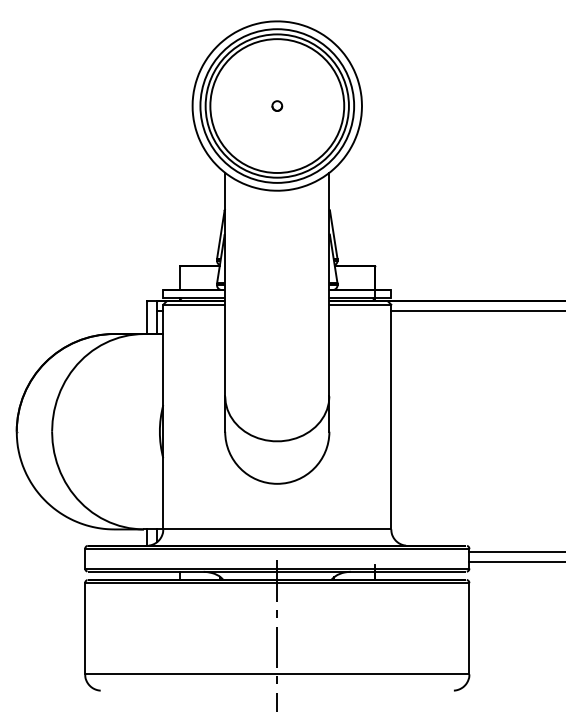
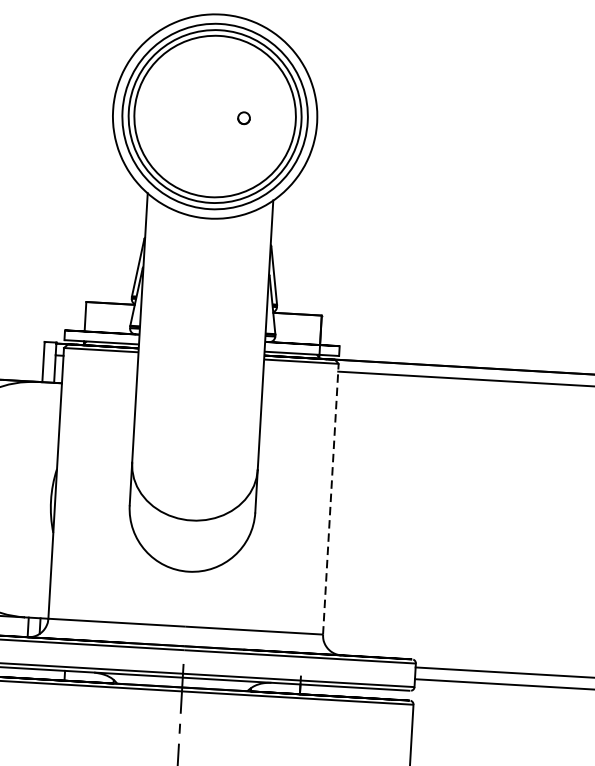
part: (277, 105) -> (244, 117), moved
line: (391, 416) -> (331, 498), solid -> dashed

